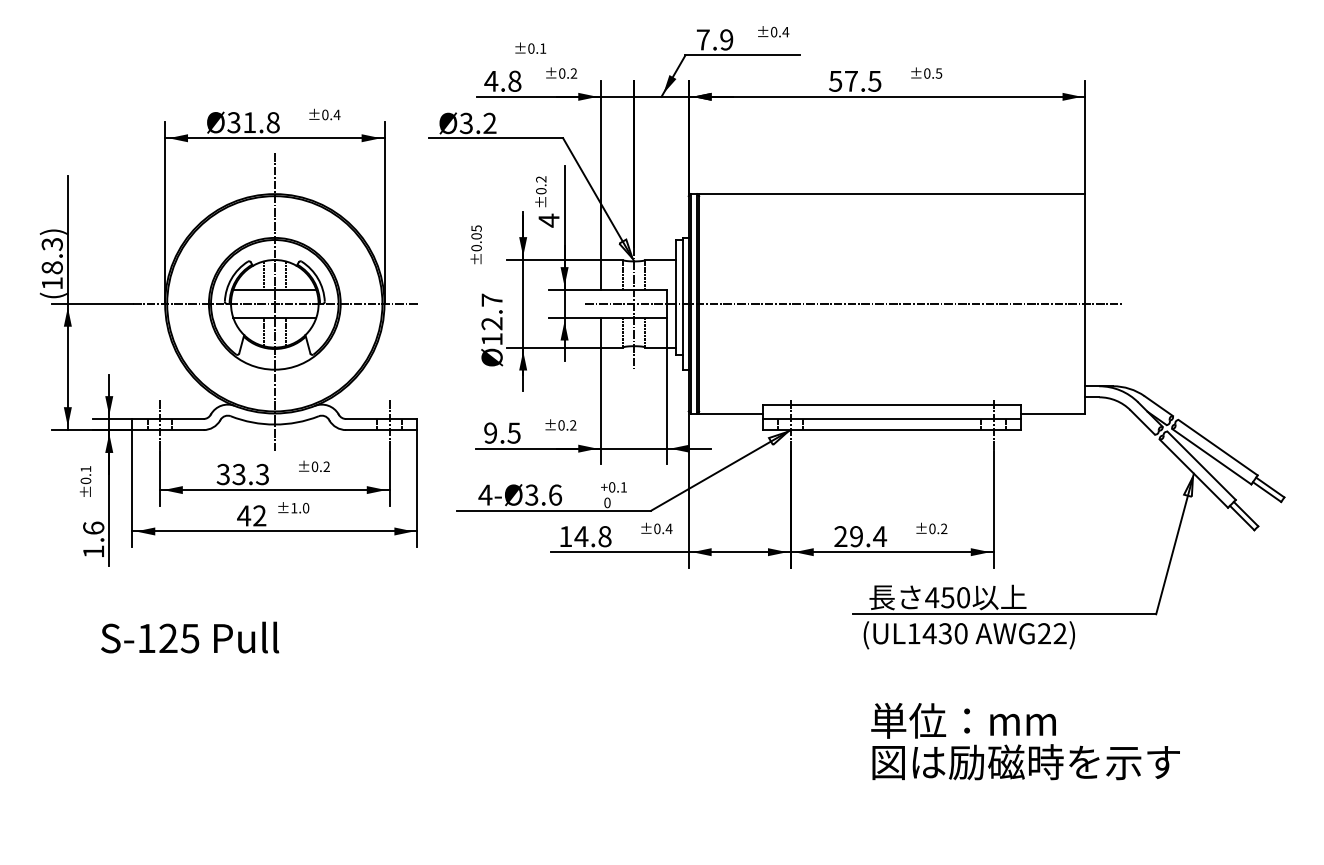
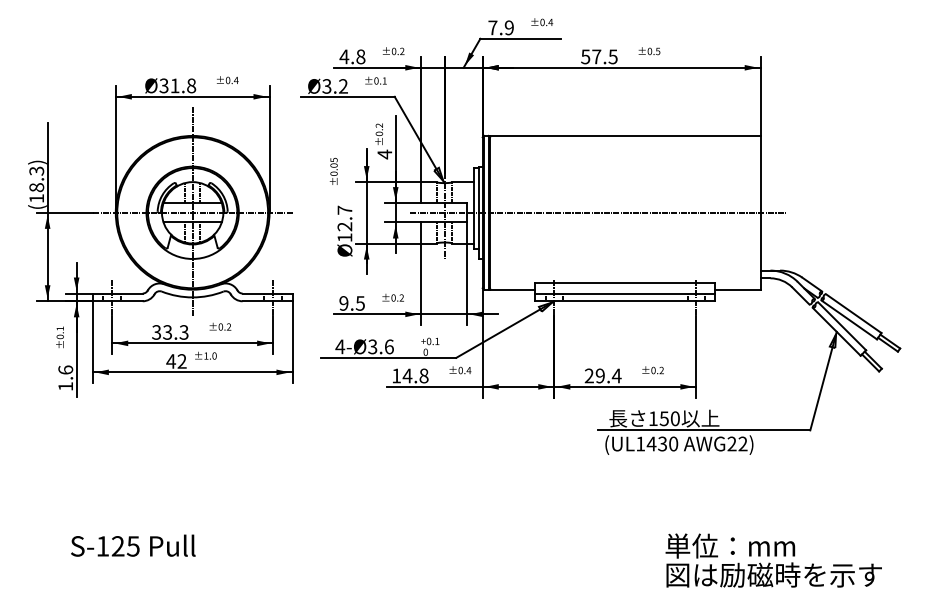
text: (530, 47) -> (375, 80), moved
text: (932, 597) -> (653, 418), 450 -> 150
text: (190, 637) -> (133, 545), moved
text: (1025, 741) -> (773, 560), moved

